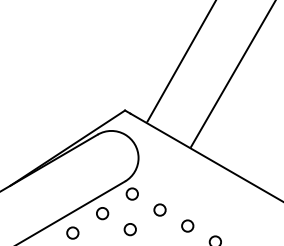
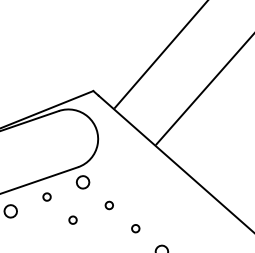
circle: (159, 209) -> (108, 204), size x0.6
circle: (102, 213) -> (46, 196), size x0.6
circle: (187, 225) -> (135, 228), size x0.6
circle: (129, 229) -> (72, 219), size x0.6

